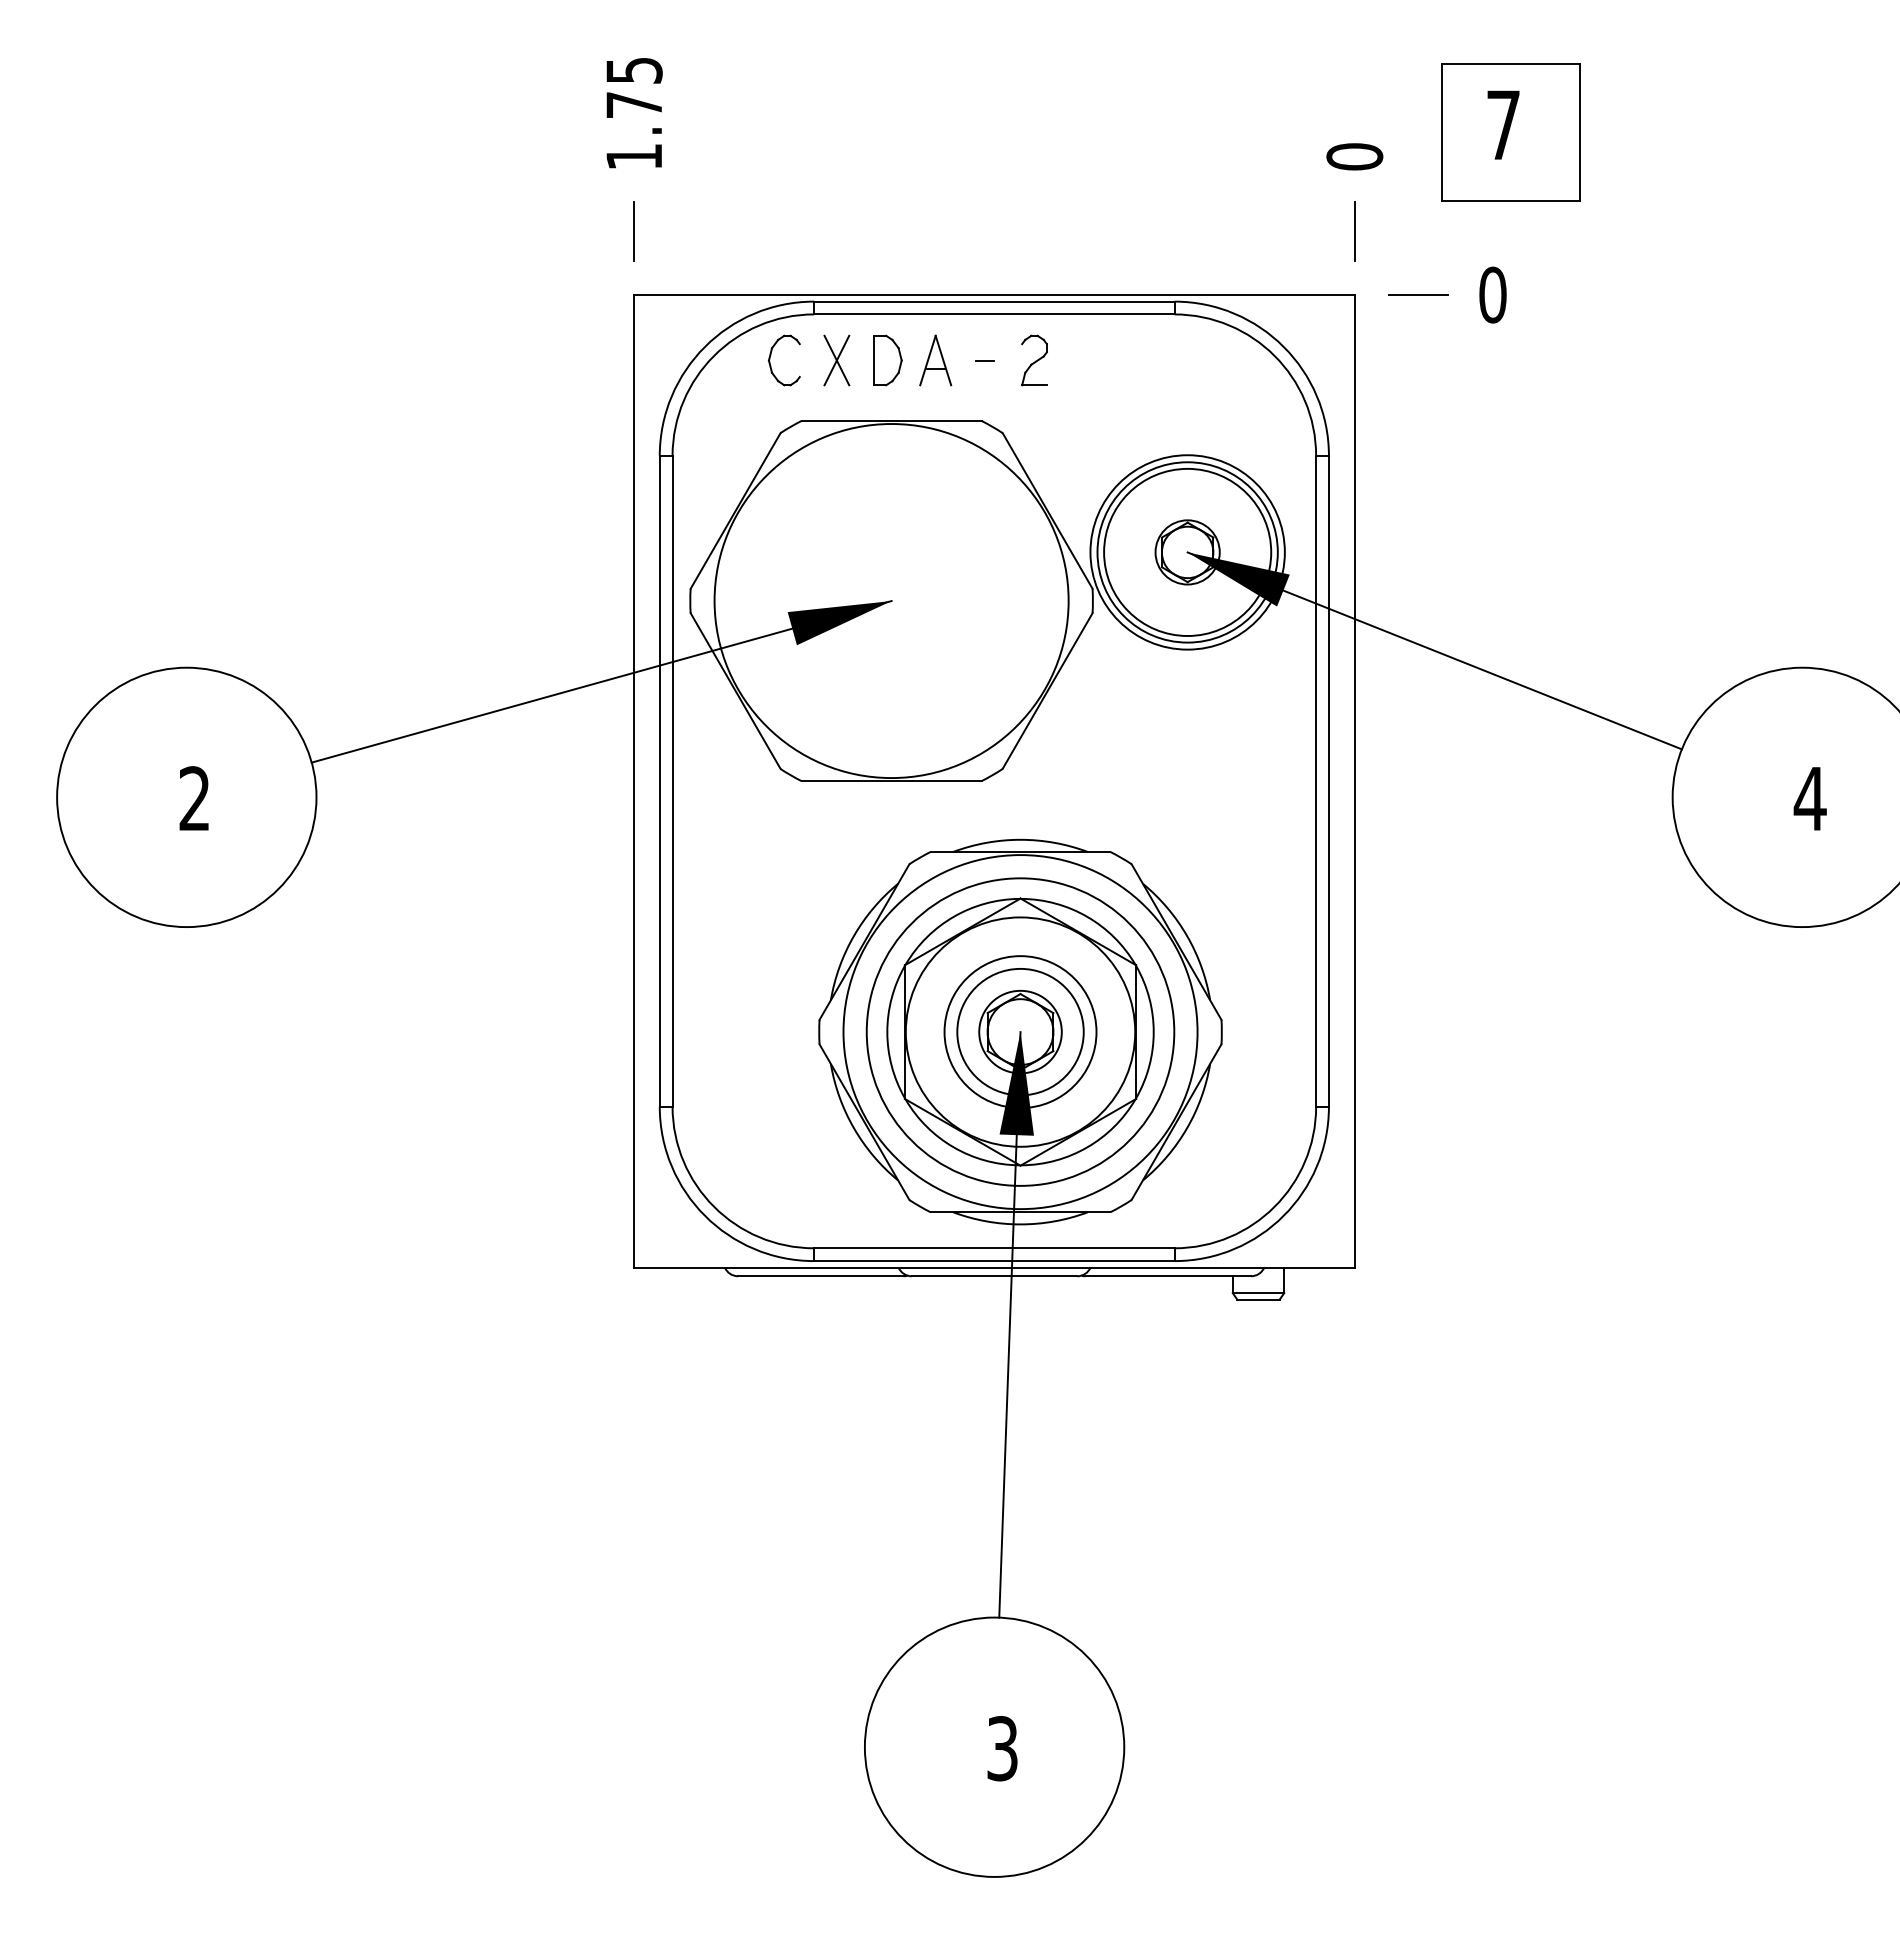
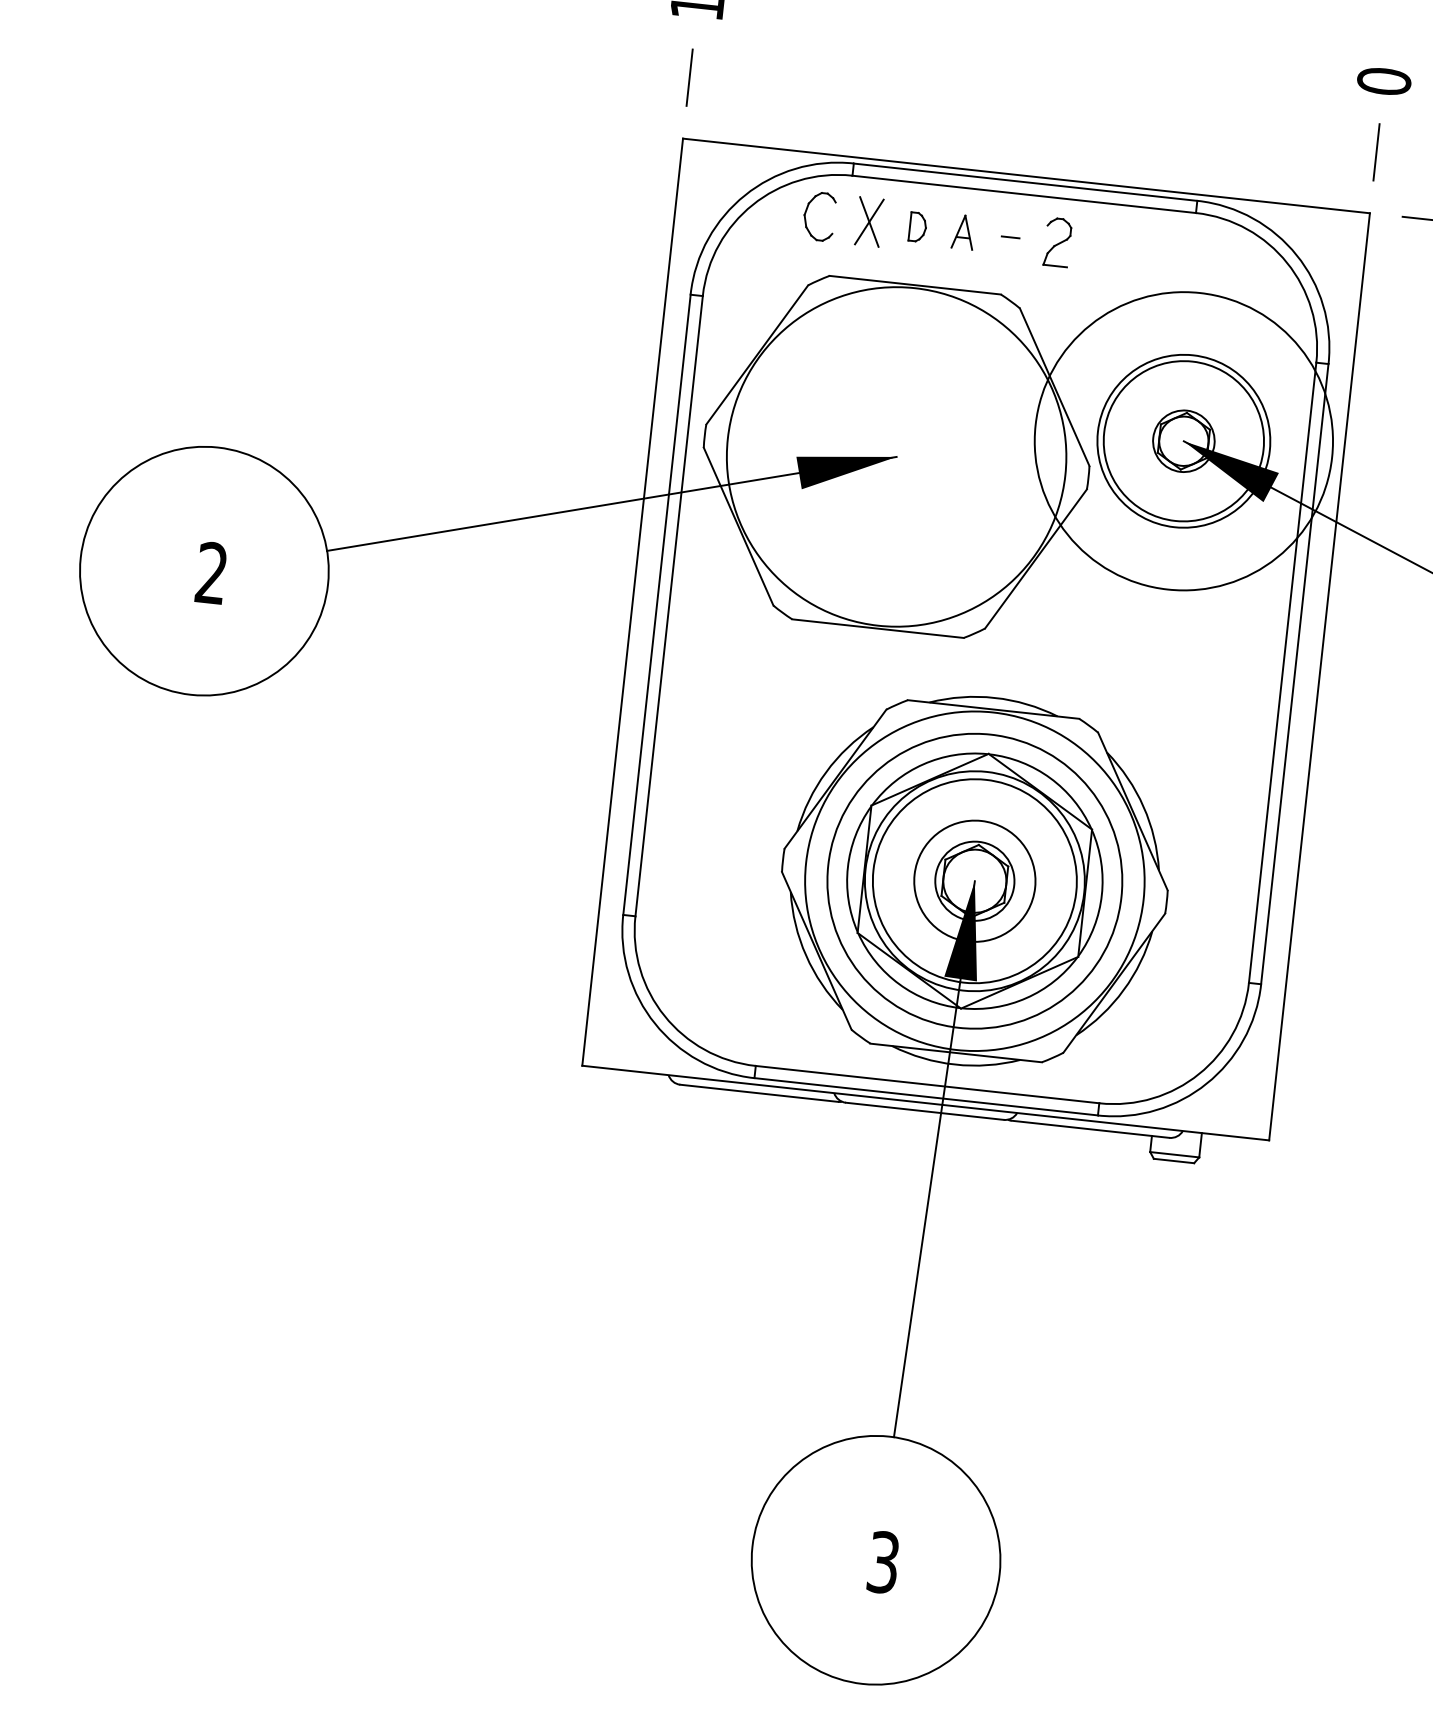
part: (887, 360) -> (917, 227), size x0.6
part: (935, 360) -> (963, 232), size x0.7
circle: (1187, 552) -> (1183, 441), size x1.6
circle: (1020, 1032) -> (974, 881), size x1.4

